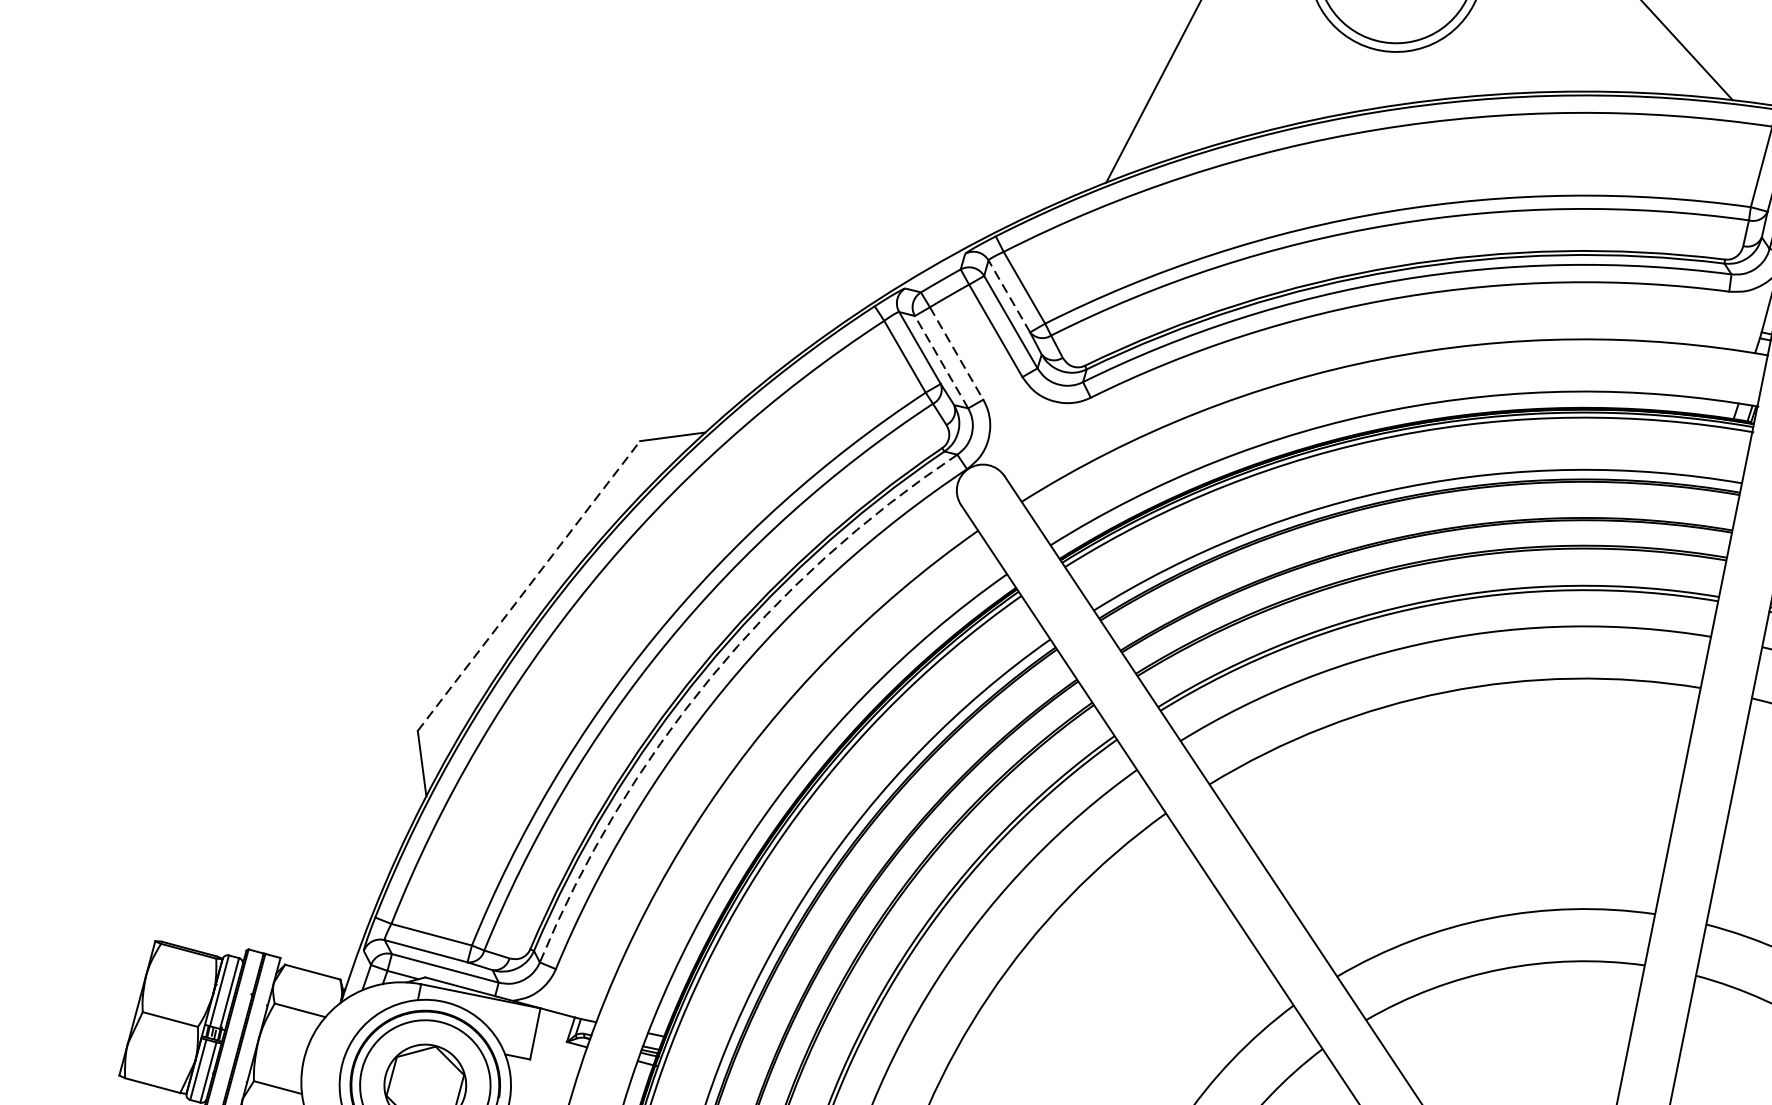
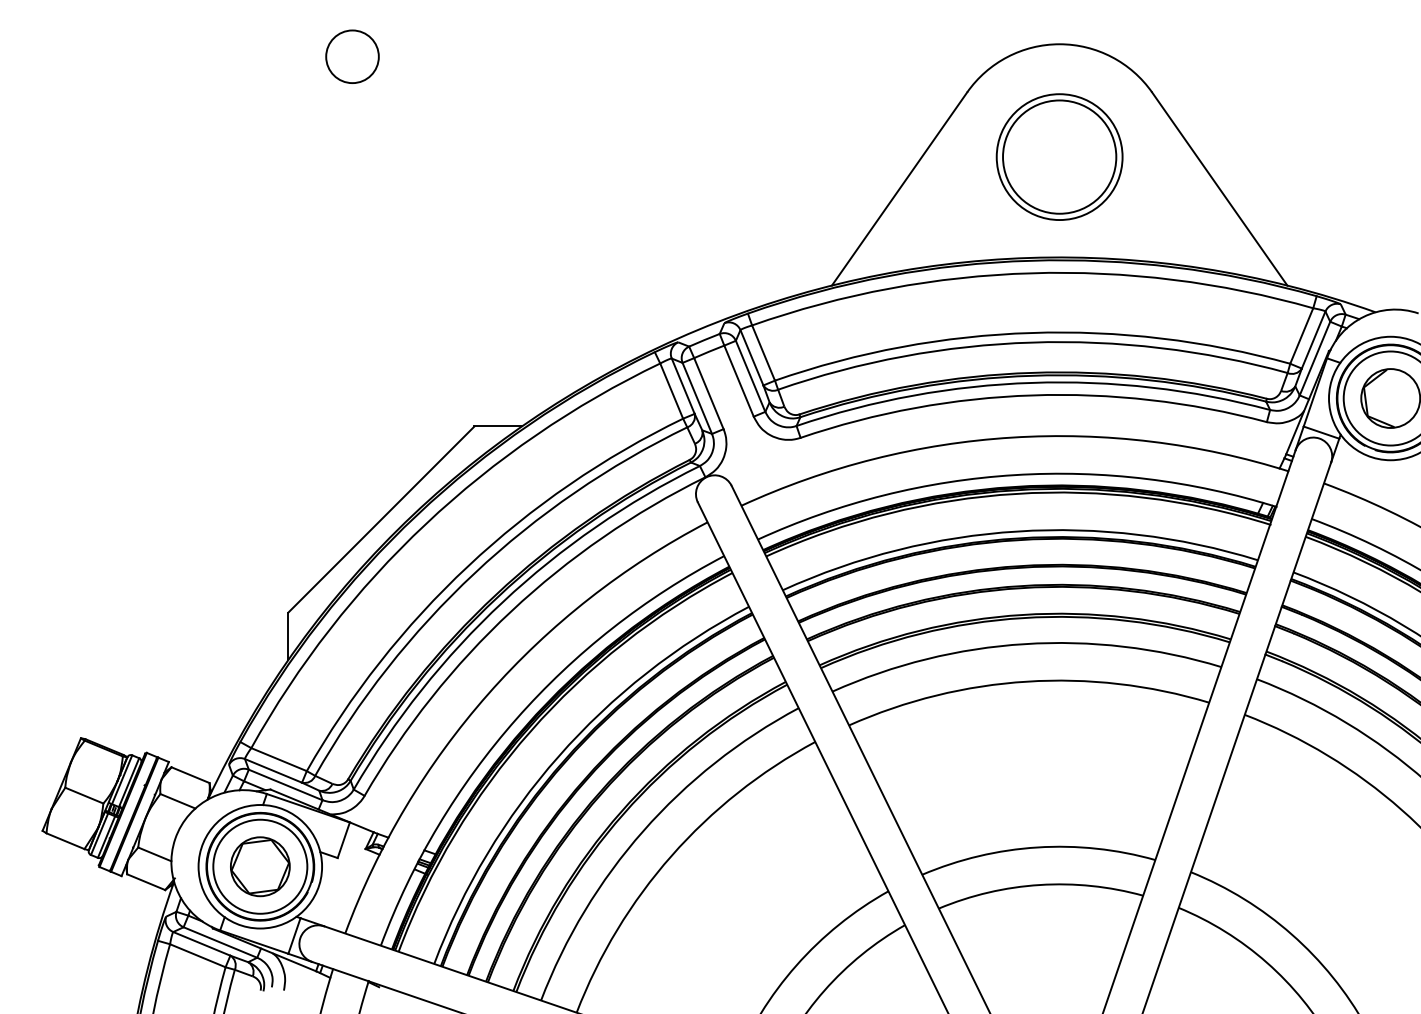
line: (1008, 296) -> (751, 357), dashed -> solid
line: (957, 354) -> (709, 394), dashed -> solid
line: (941, 360) -> (697, 397), dashed -> solid
line: (529, 585) -> (381, 519), dashed -> solid
arc: (710, 678) -> (502, 602), dashed -> solid

